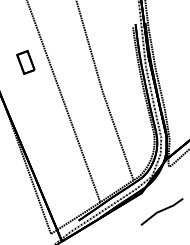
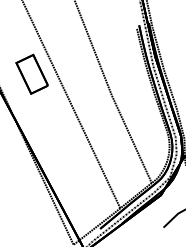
part: (25, 62) -> (31, 74), size x1.67

